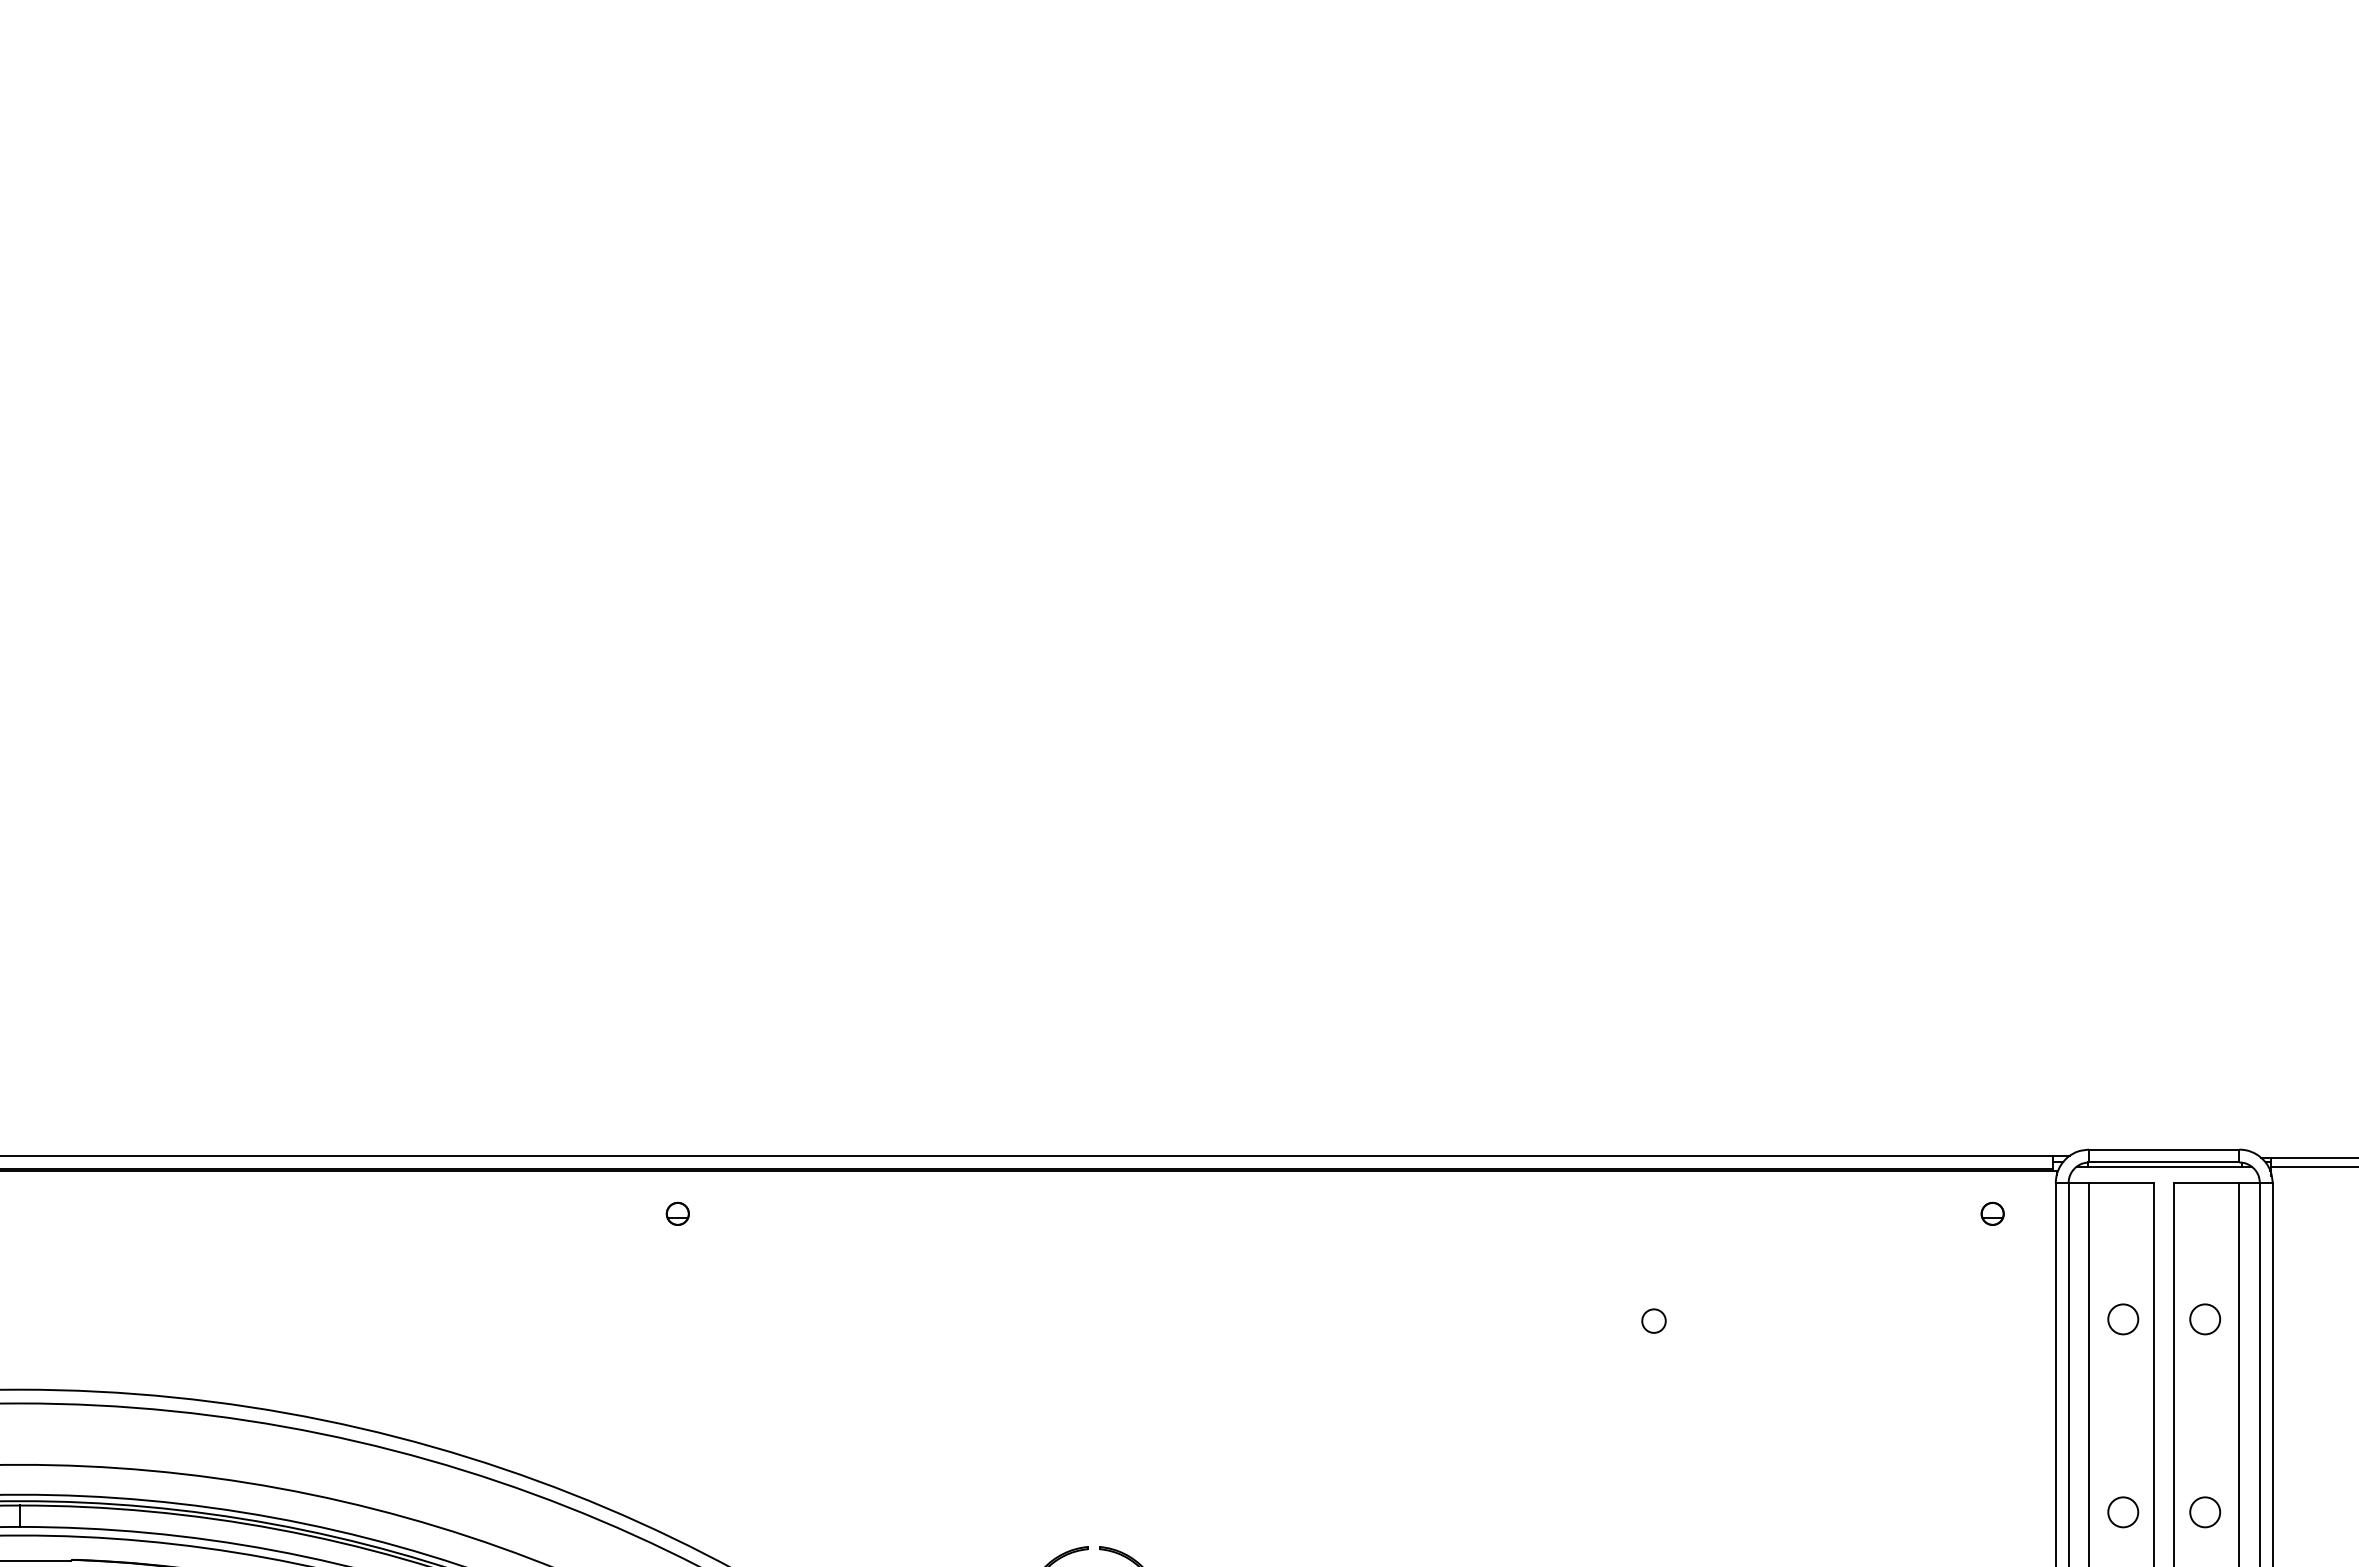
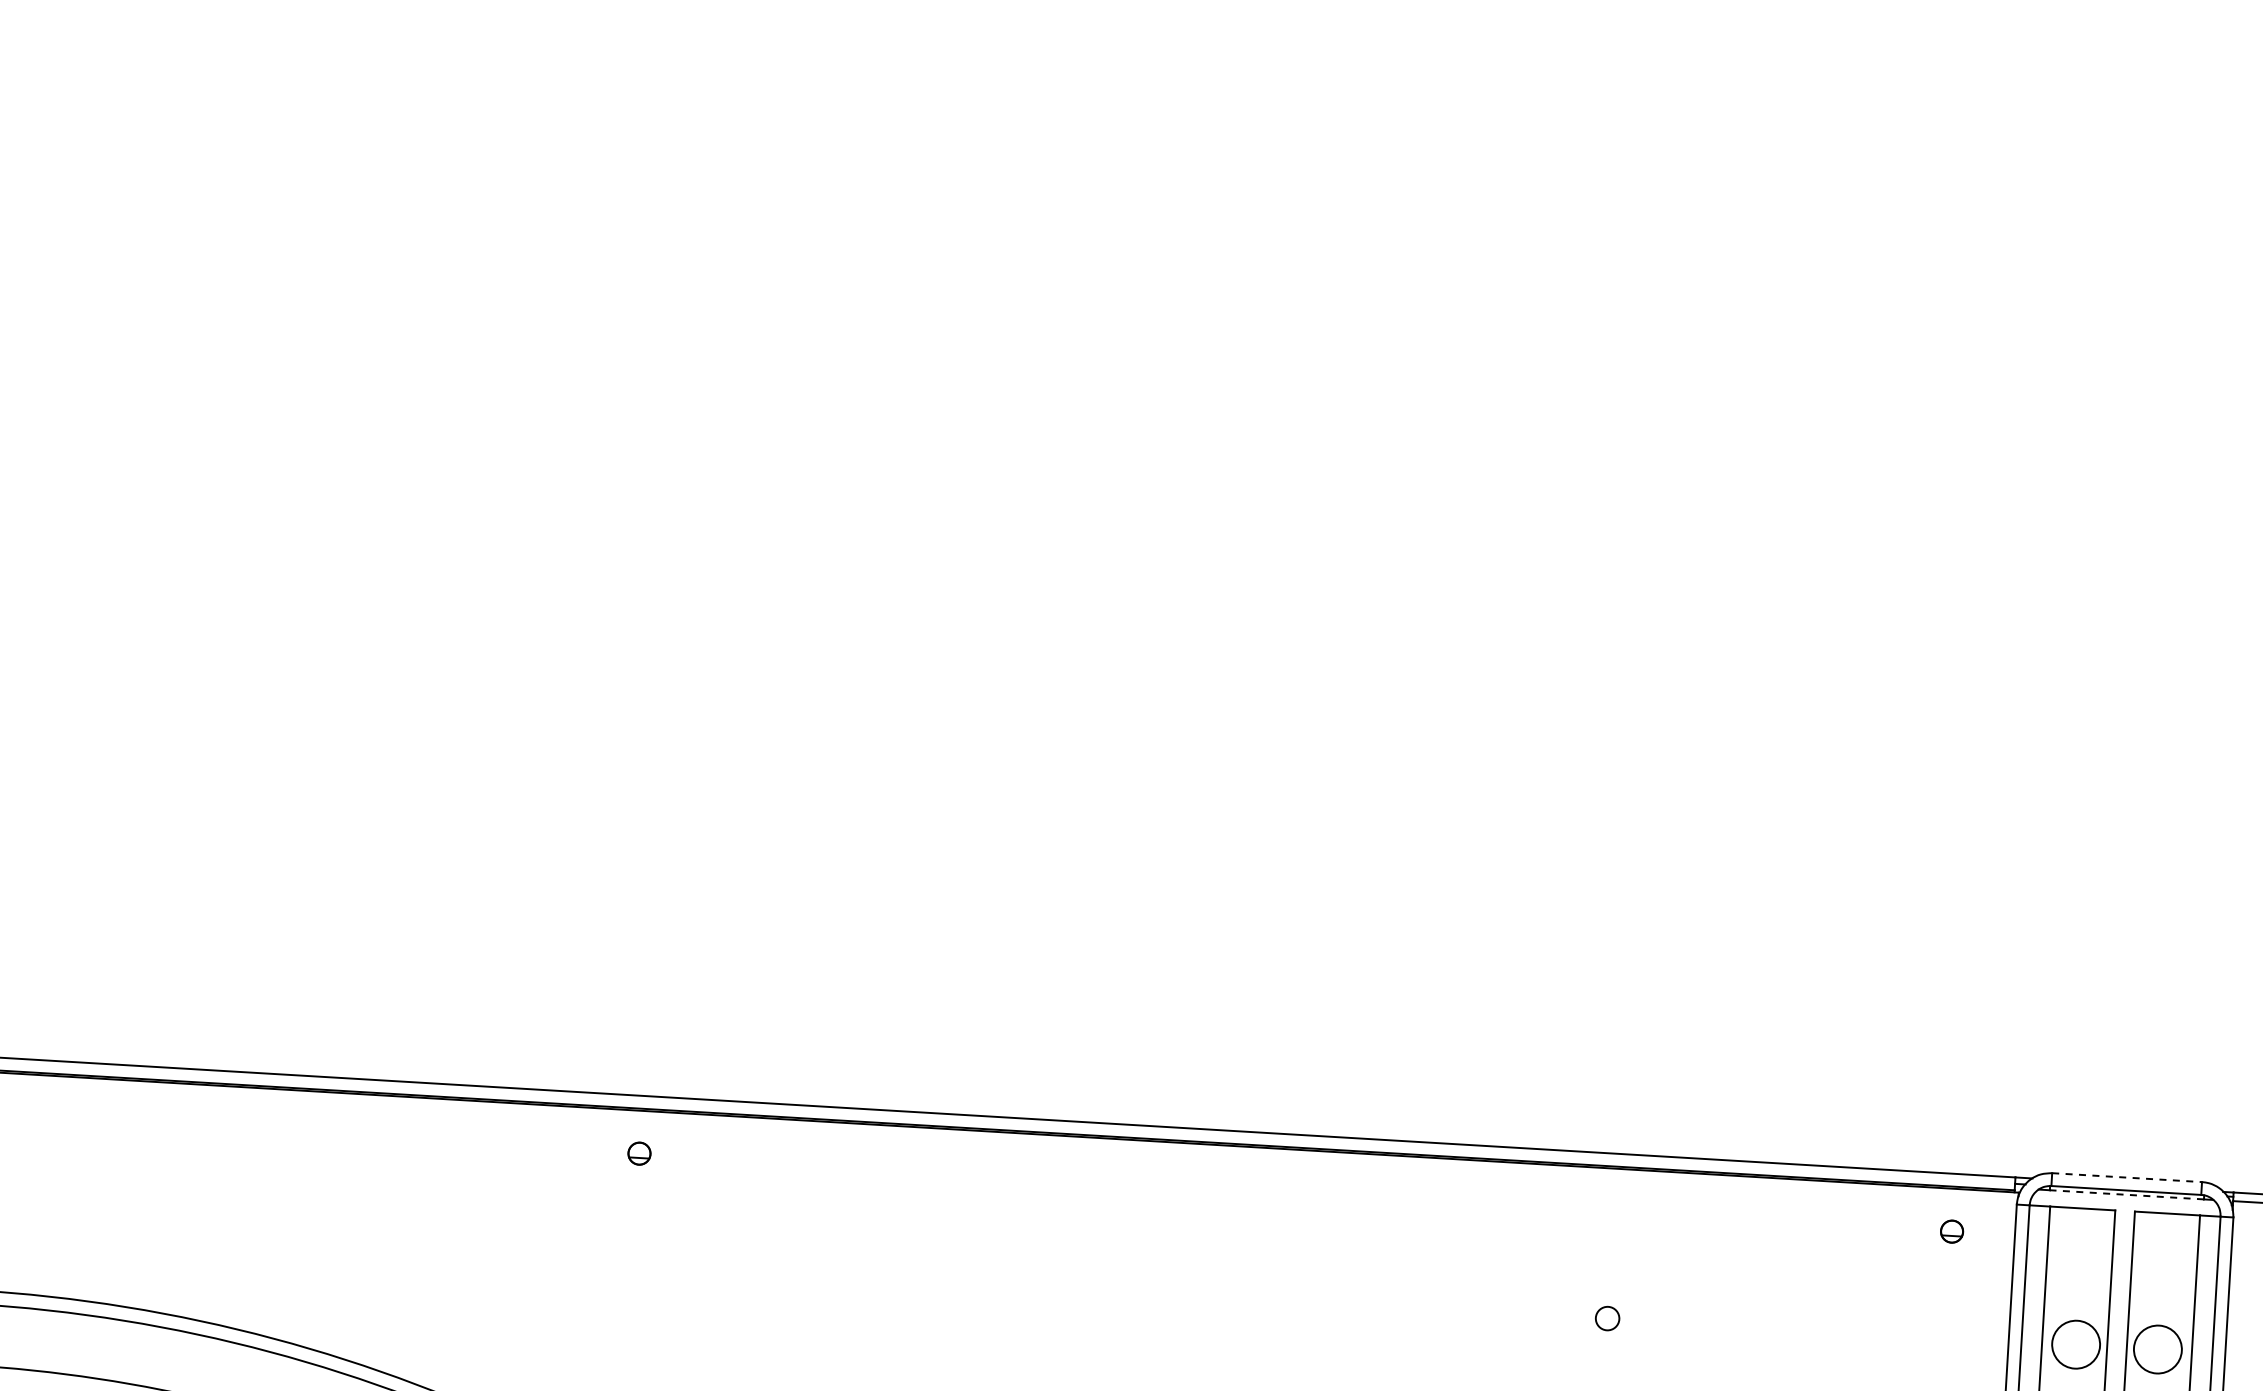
line: (2164, 1149) -> (2127, 1177), solid -> dashed
line: (2164, 1166) -> (2126, 1194), solid -> dashed
circle: (2123, 1319) -> (2076, 1344), size x1.6
circle: (2205, 1319) -> (2158, 1349), size x1.6

